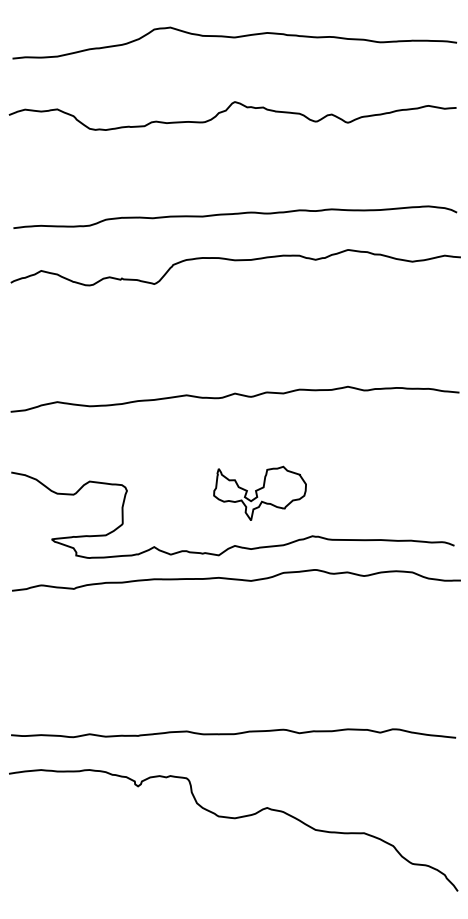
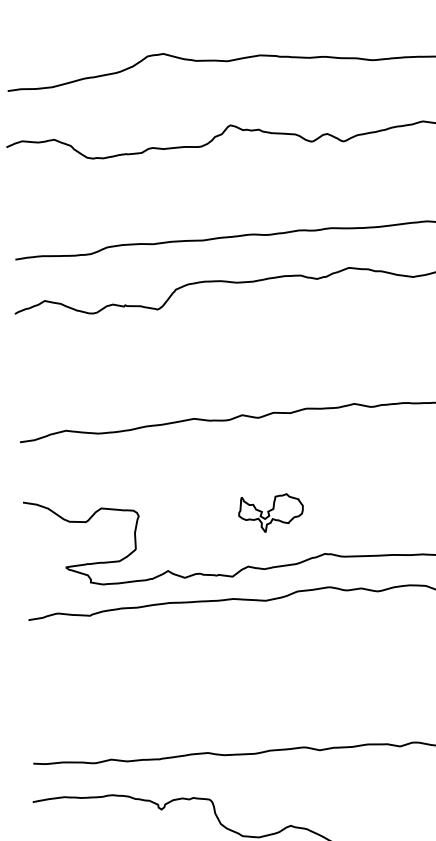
part: (259, 492) -> (270, 512), size x0.7

